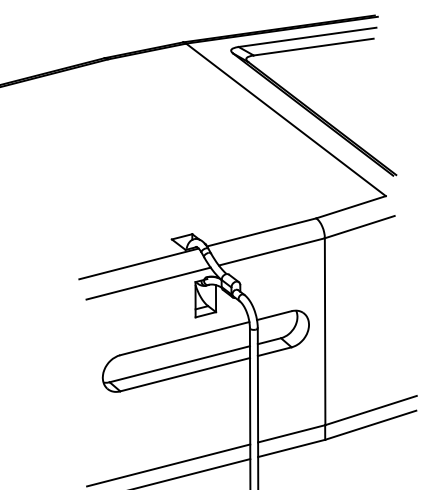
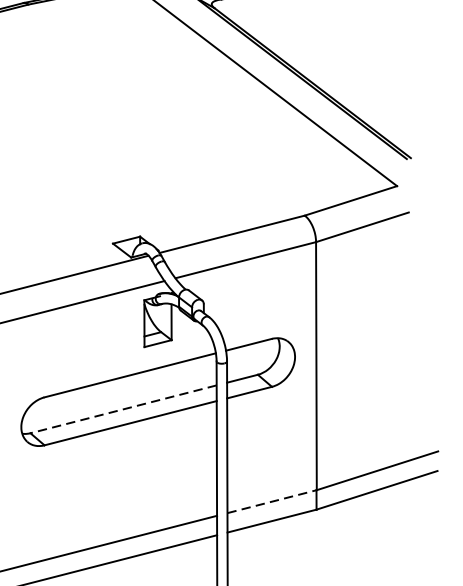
line: (179, 364) -> (123, 409), solid -> dashed
line: (291, 433) -> (271, 501), solid -> dashed

